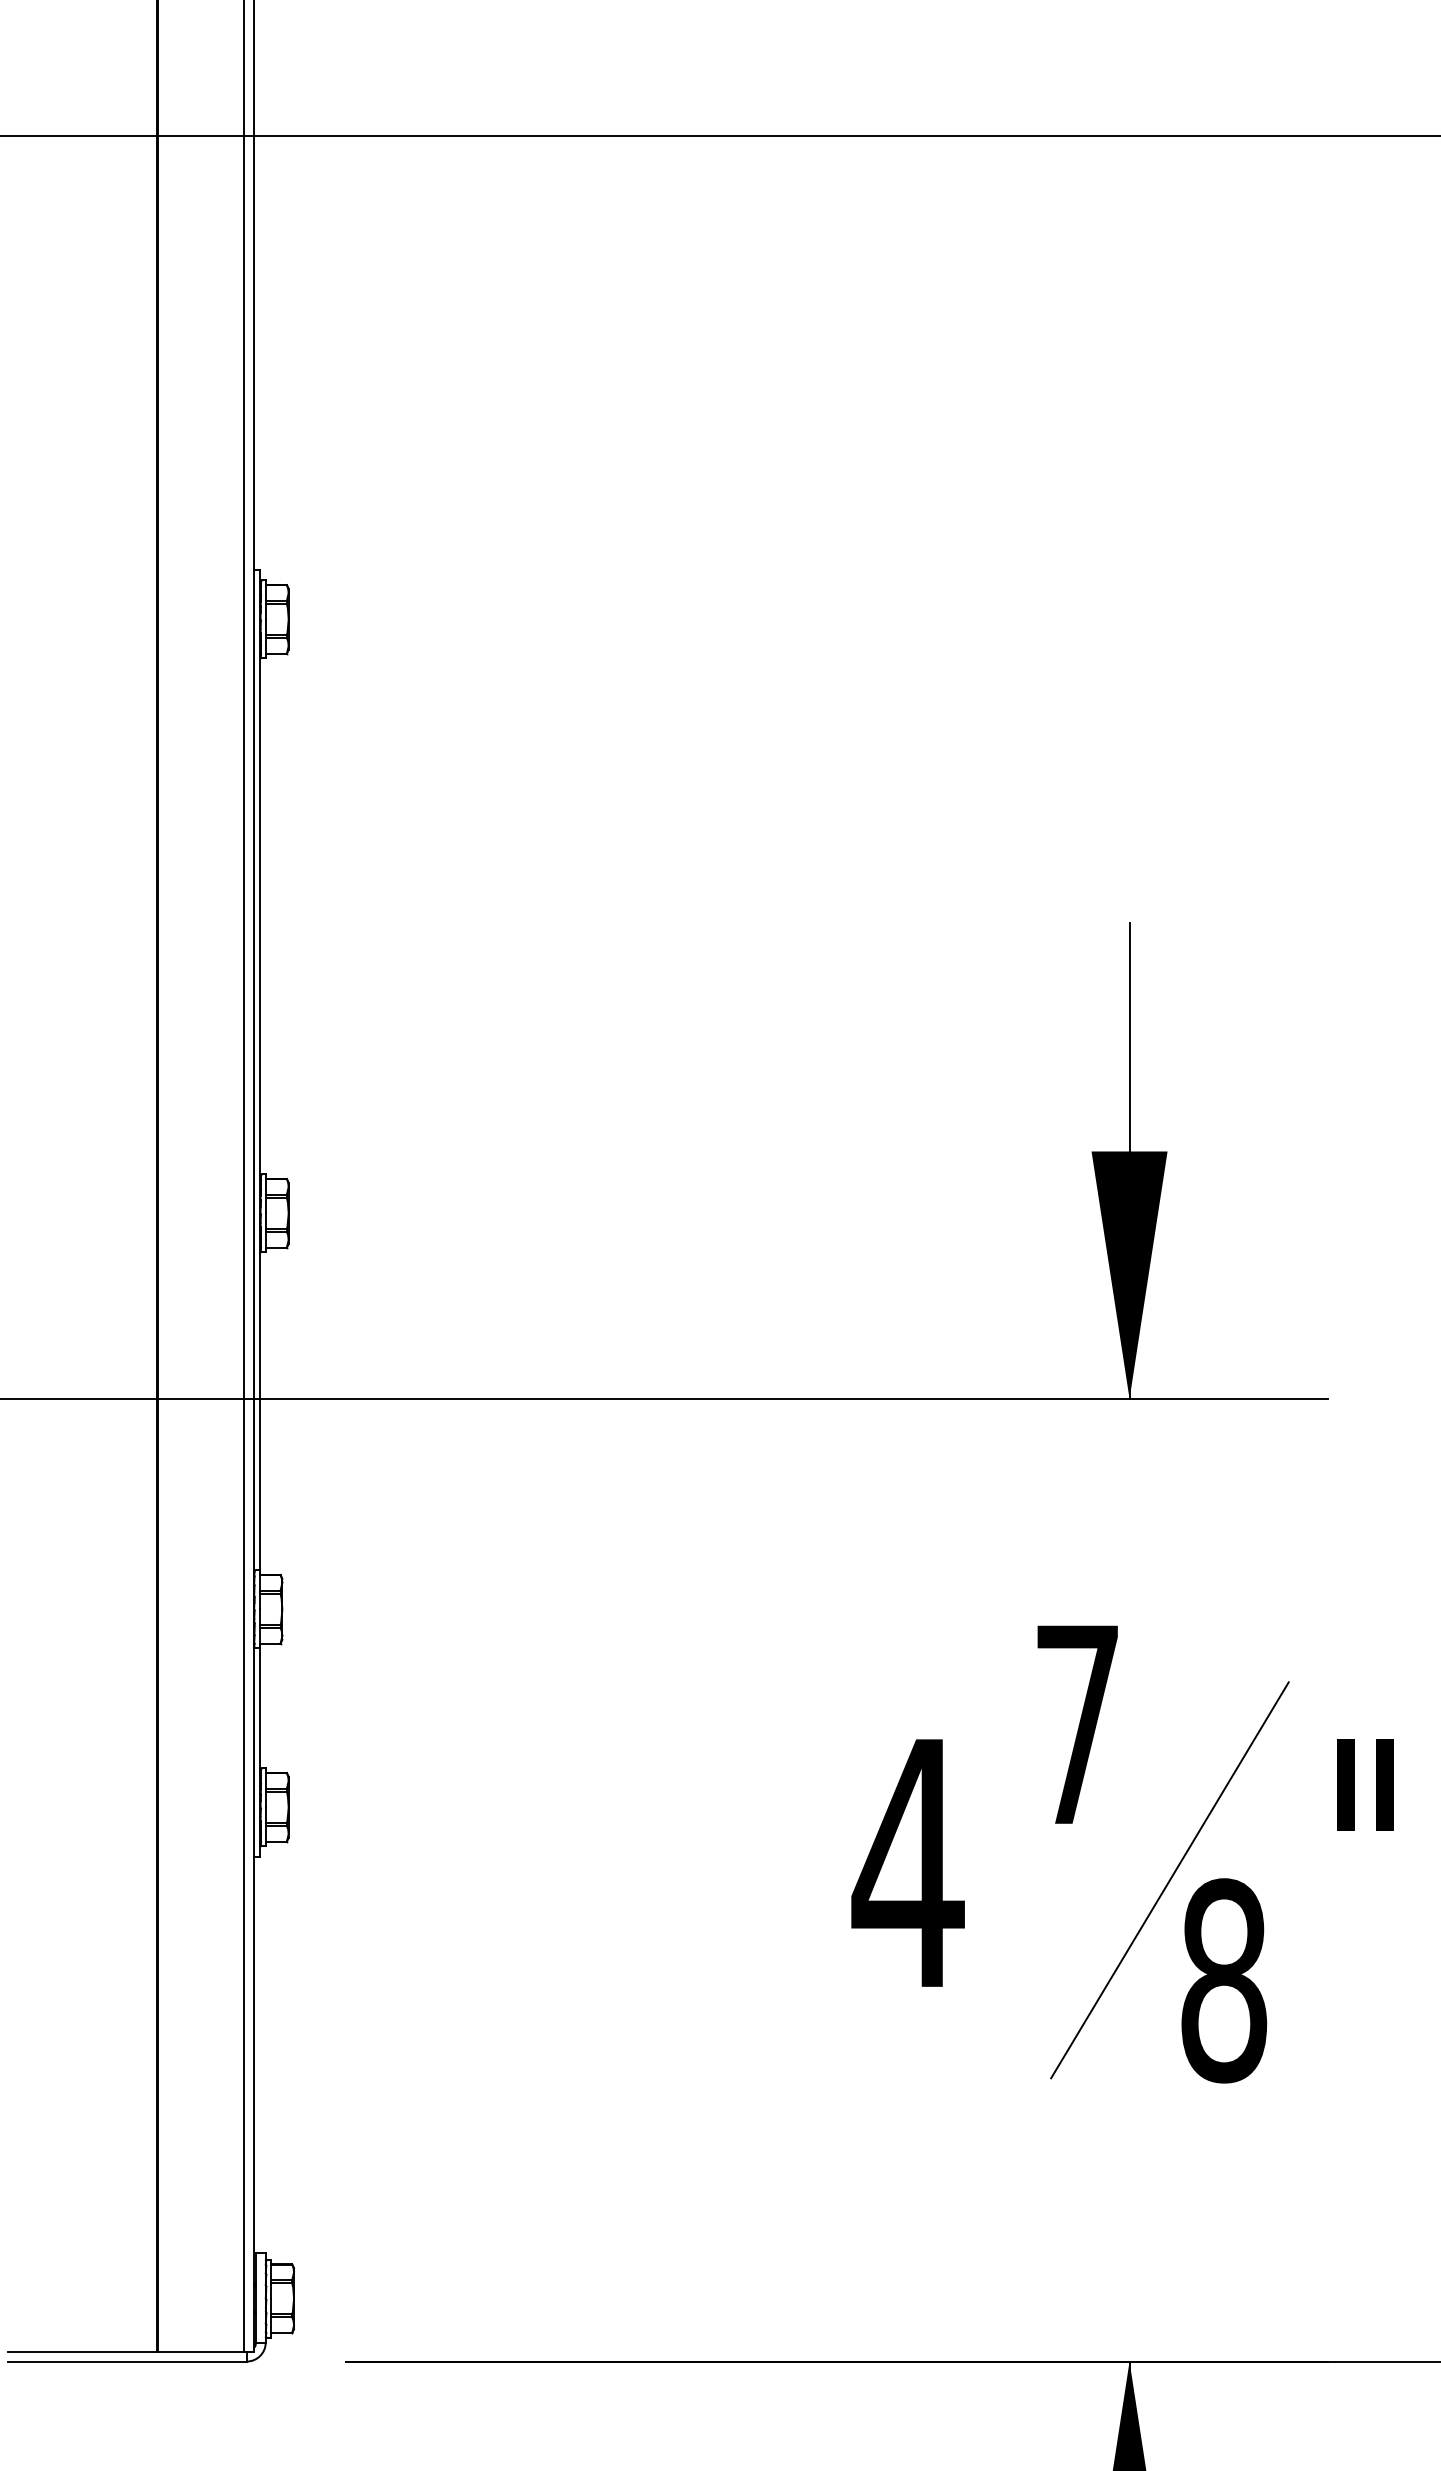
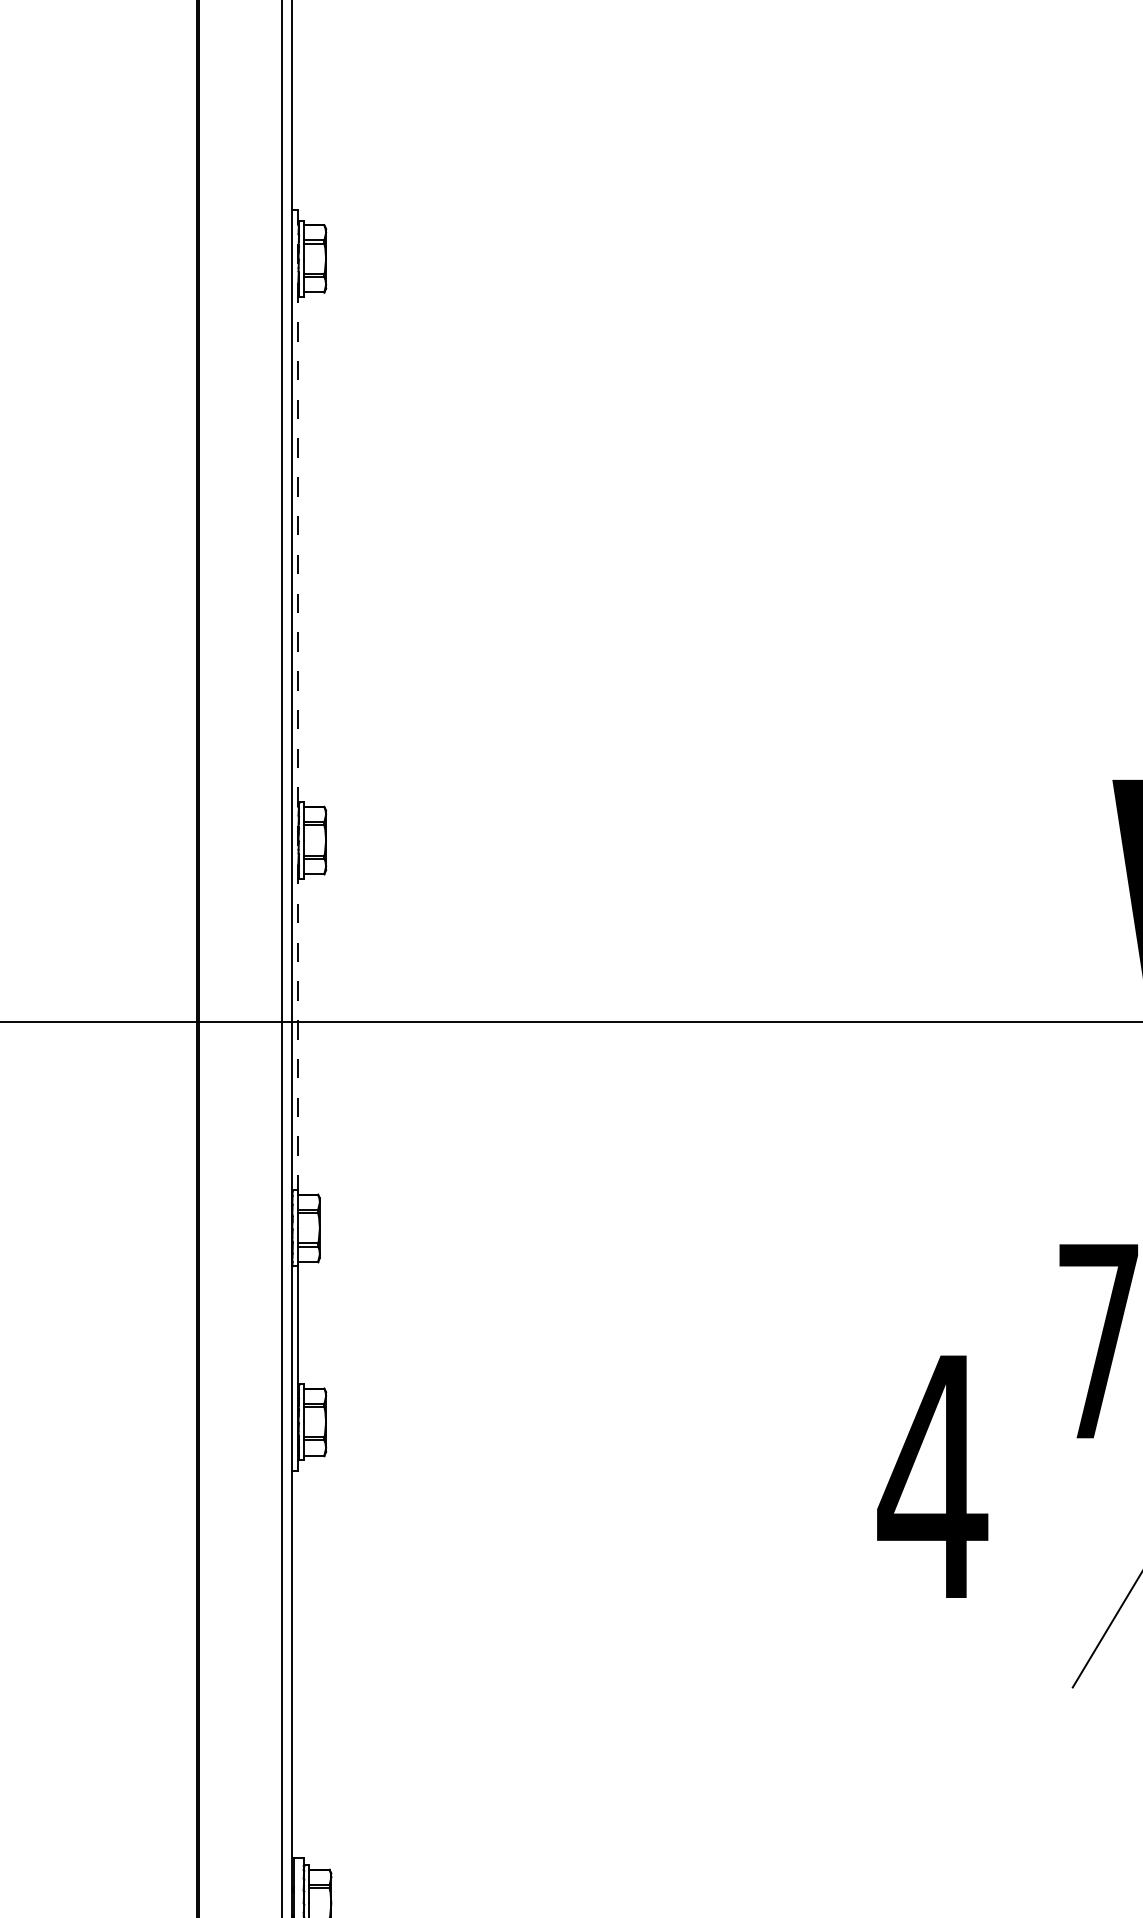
line: (260, 1071) -> (298, 701), solid -> dashed

